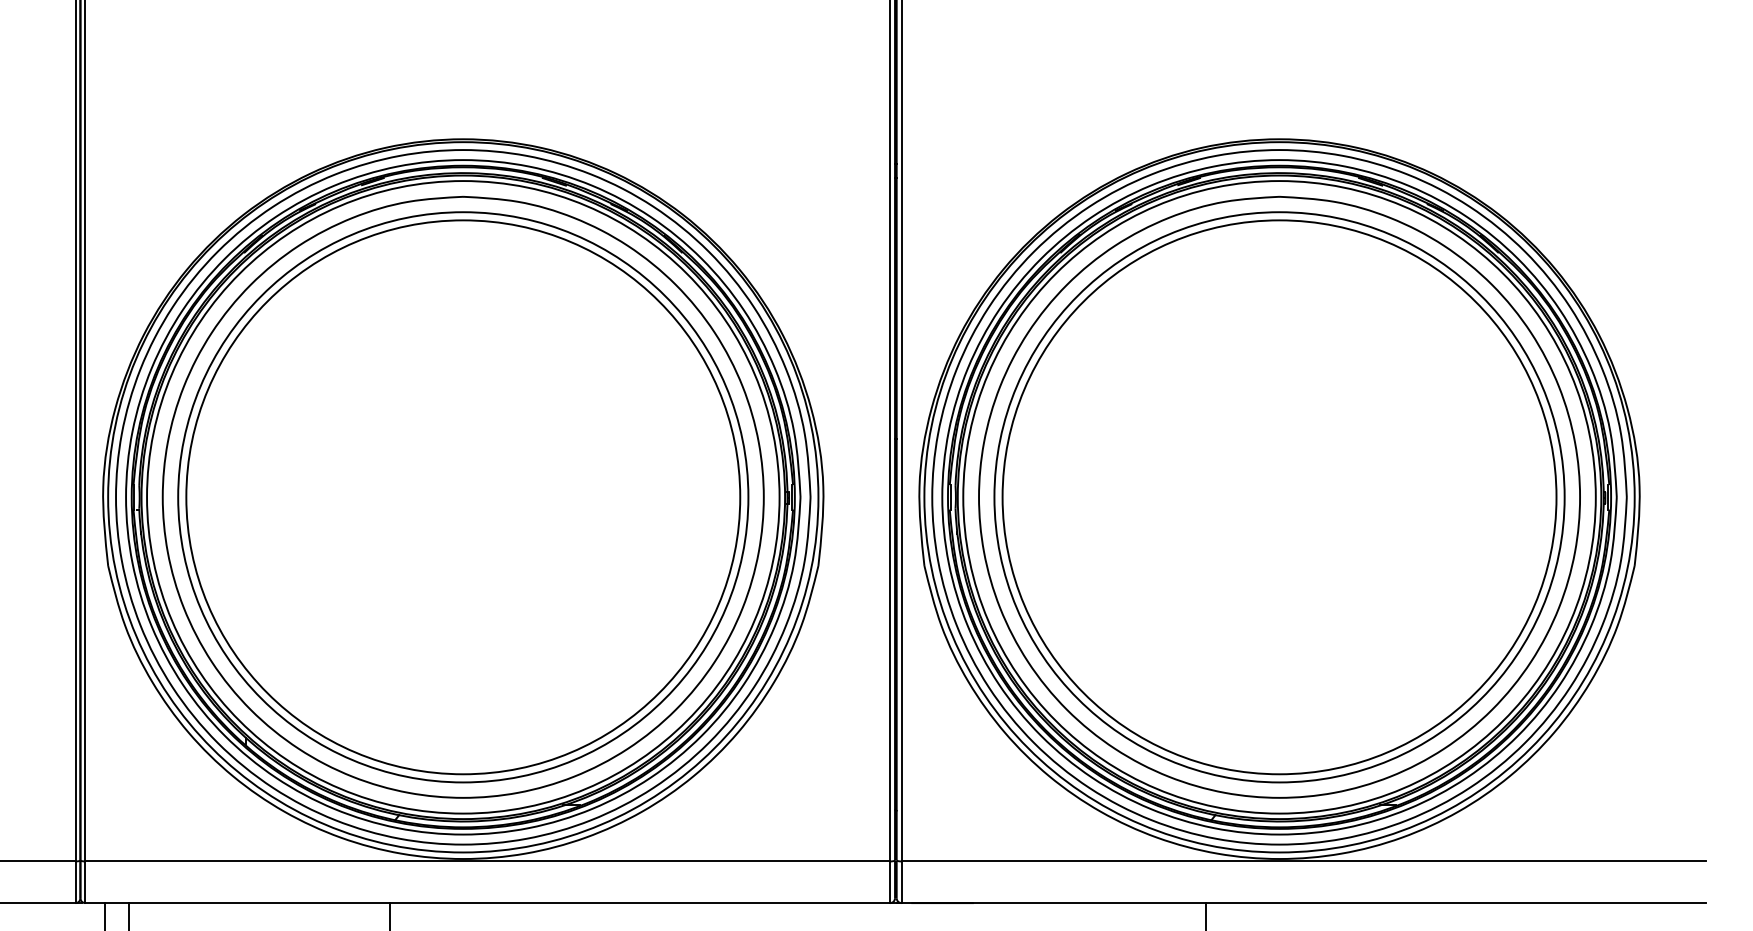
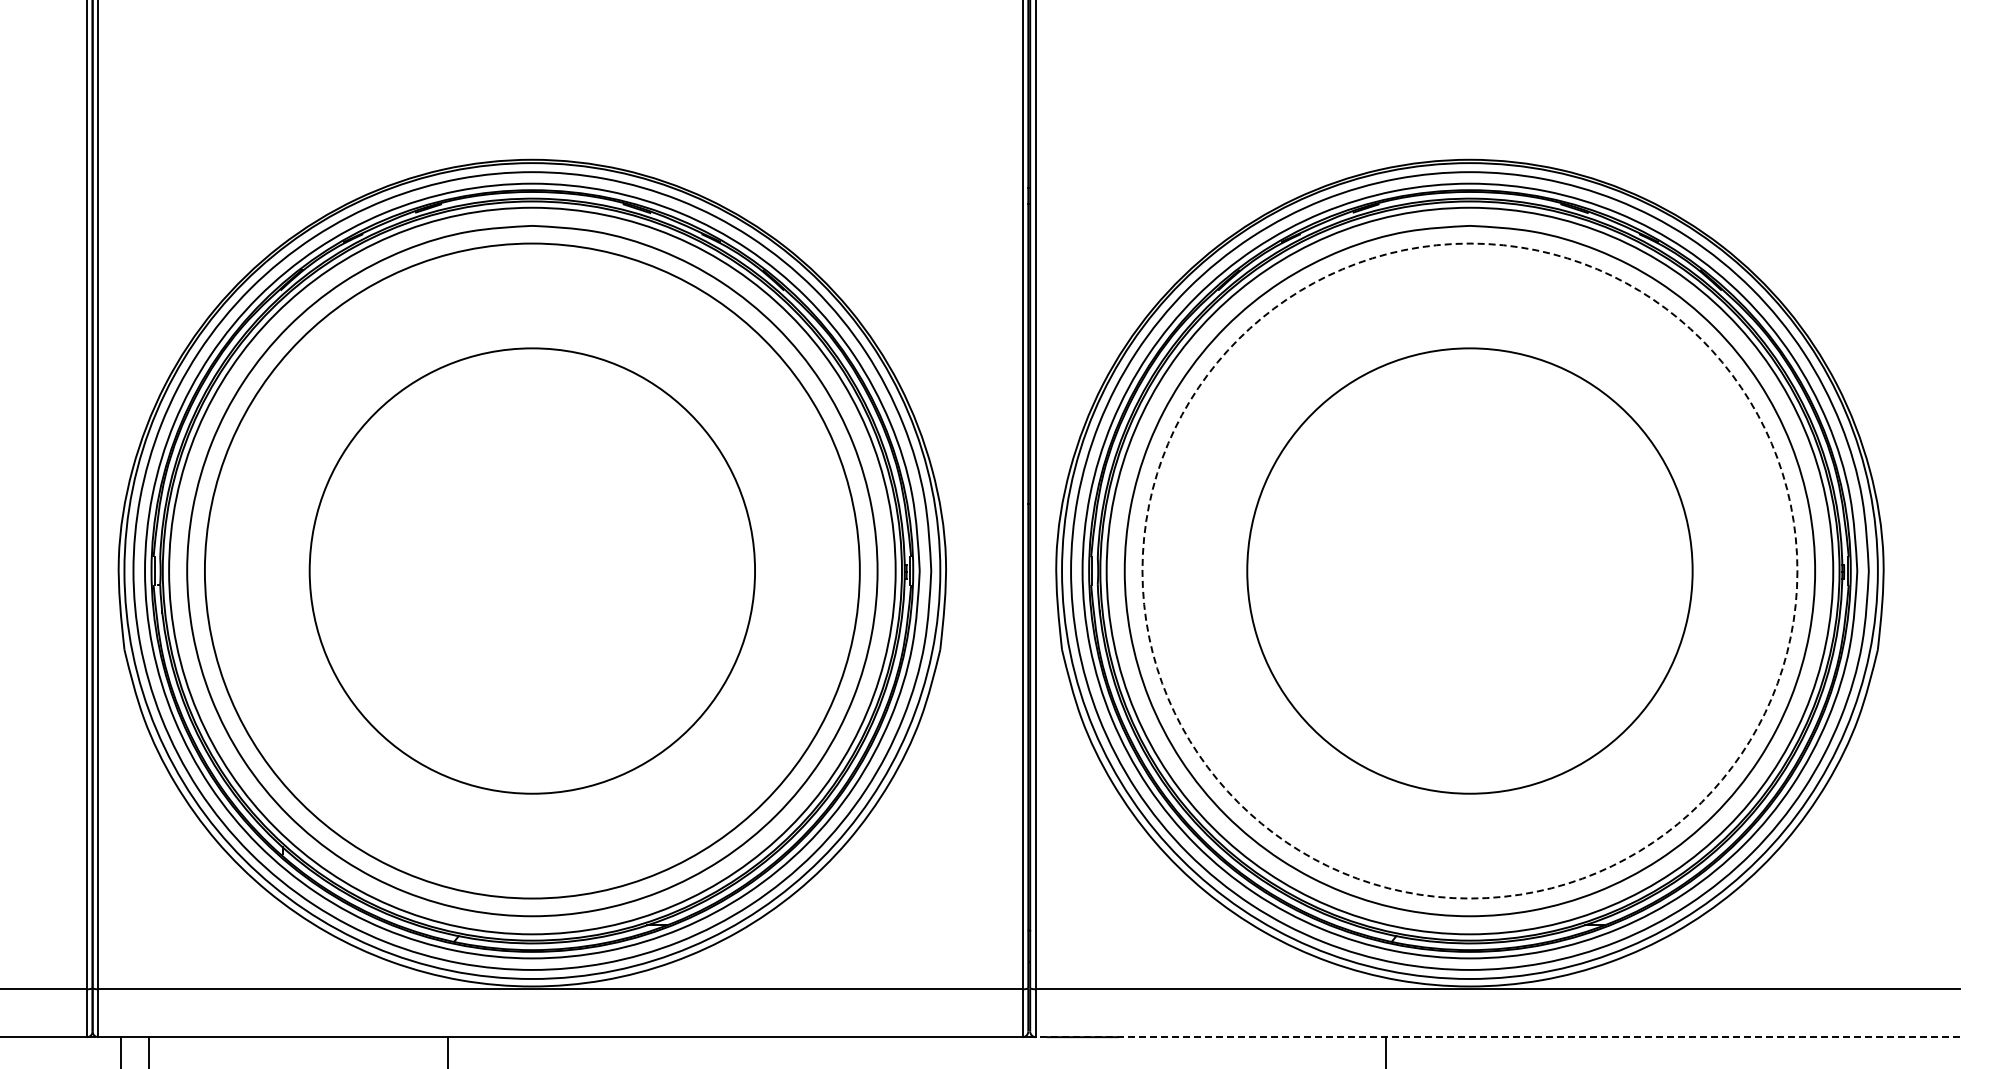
circle: (463, 496) -> (532, 570), size x0.7
circle: (1279, 496) -> (1469, 570), size x0.7
circle: (1279, 496) -> (1469, 570), solid -> dashed
line: (1303, 903) -> (1497, 1037), solid -> dashed

